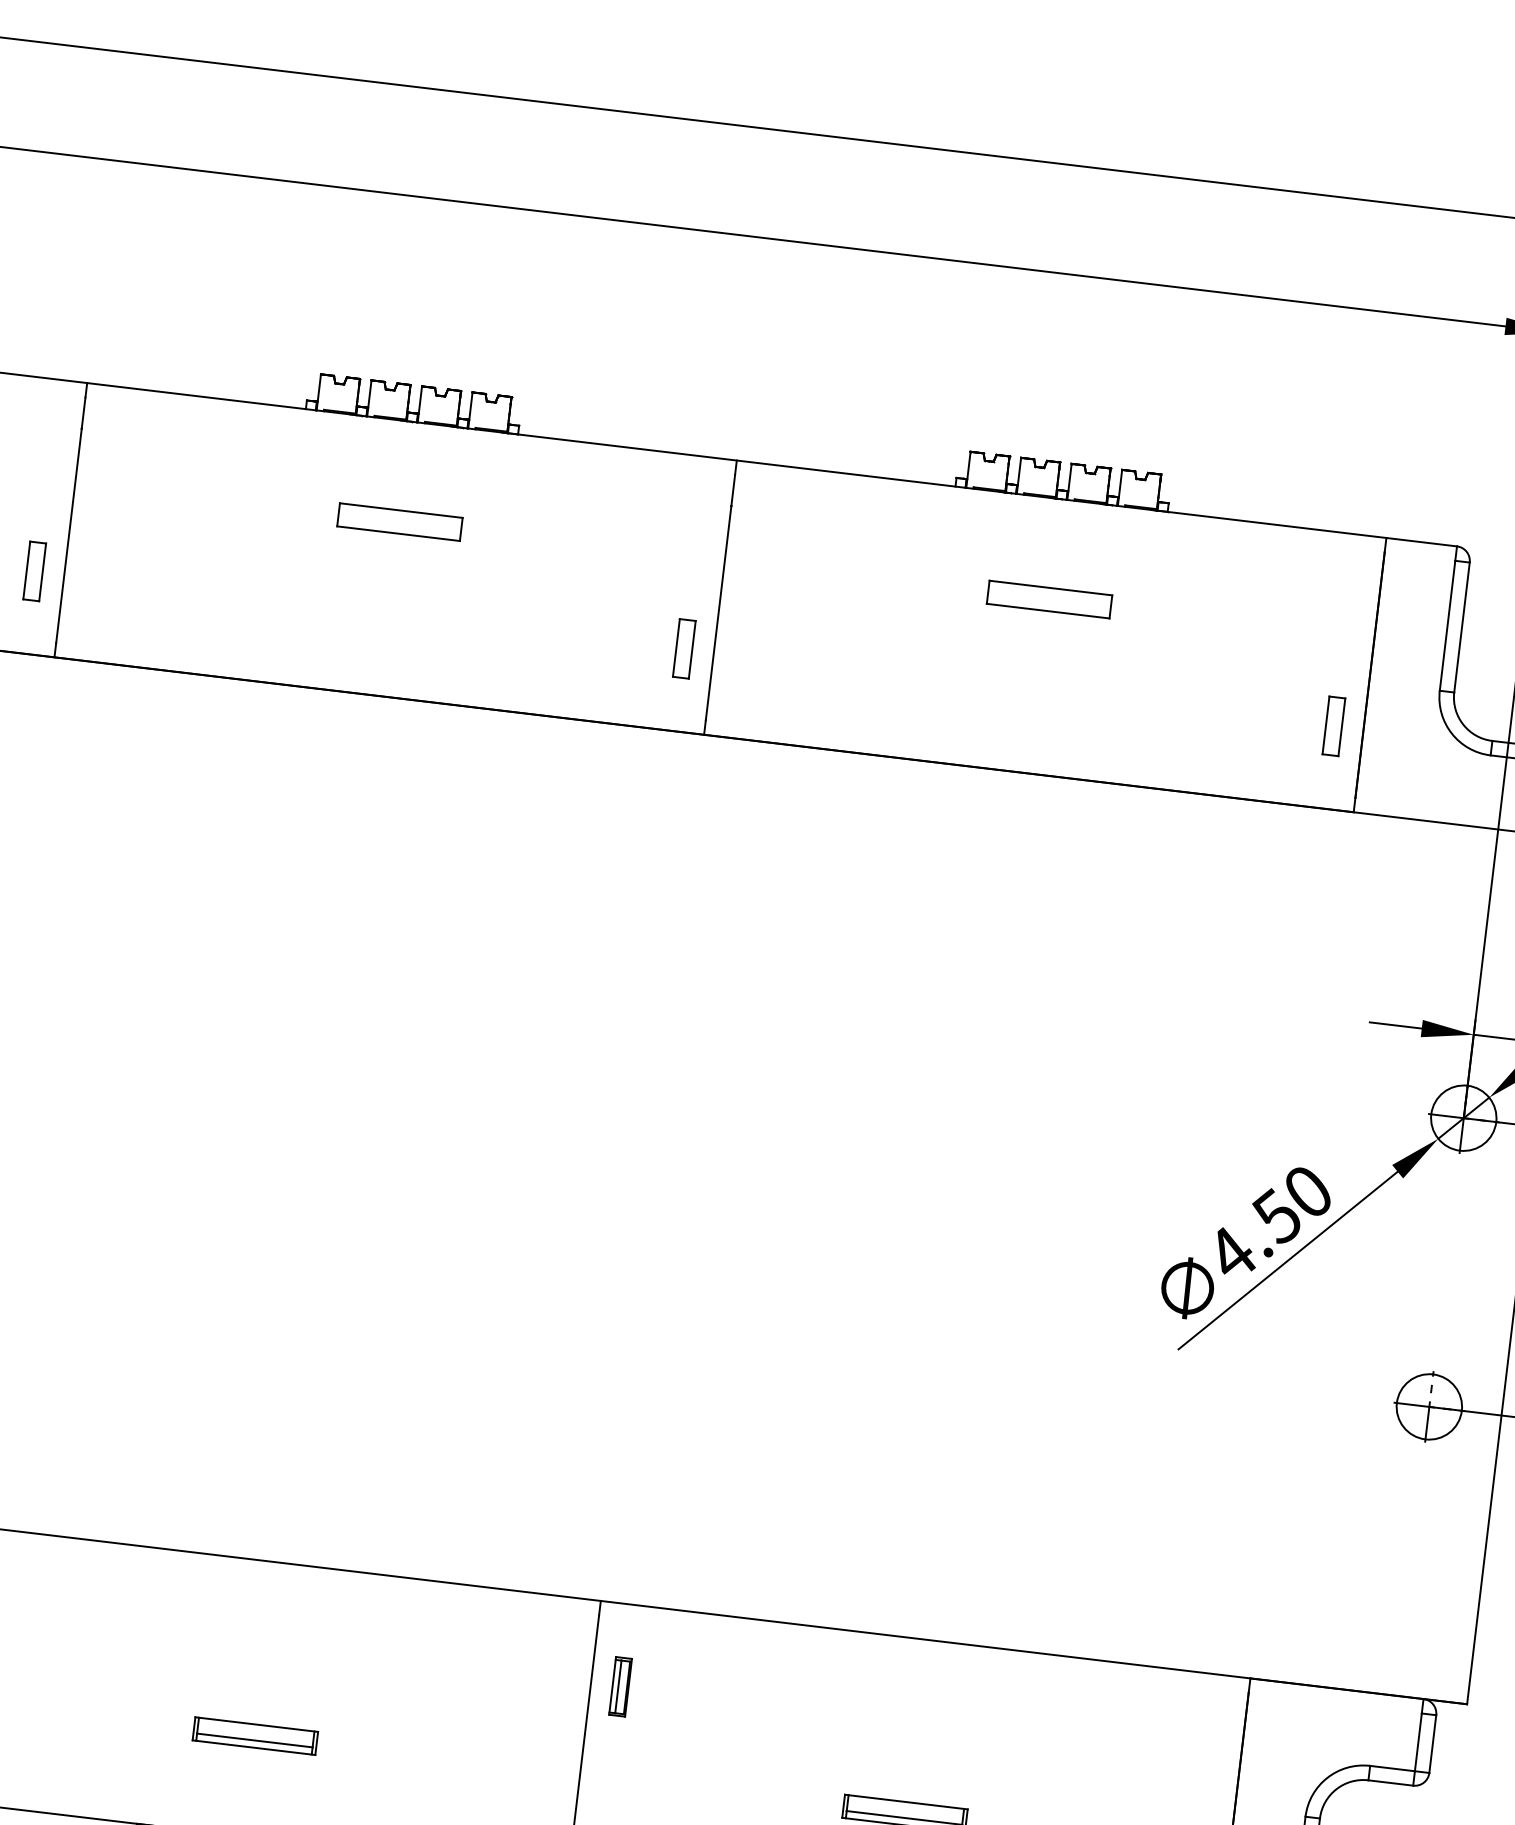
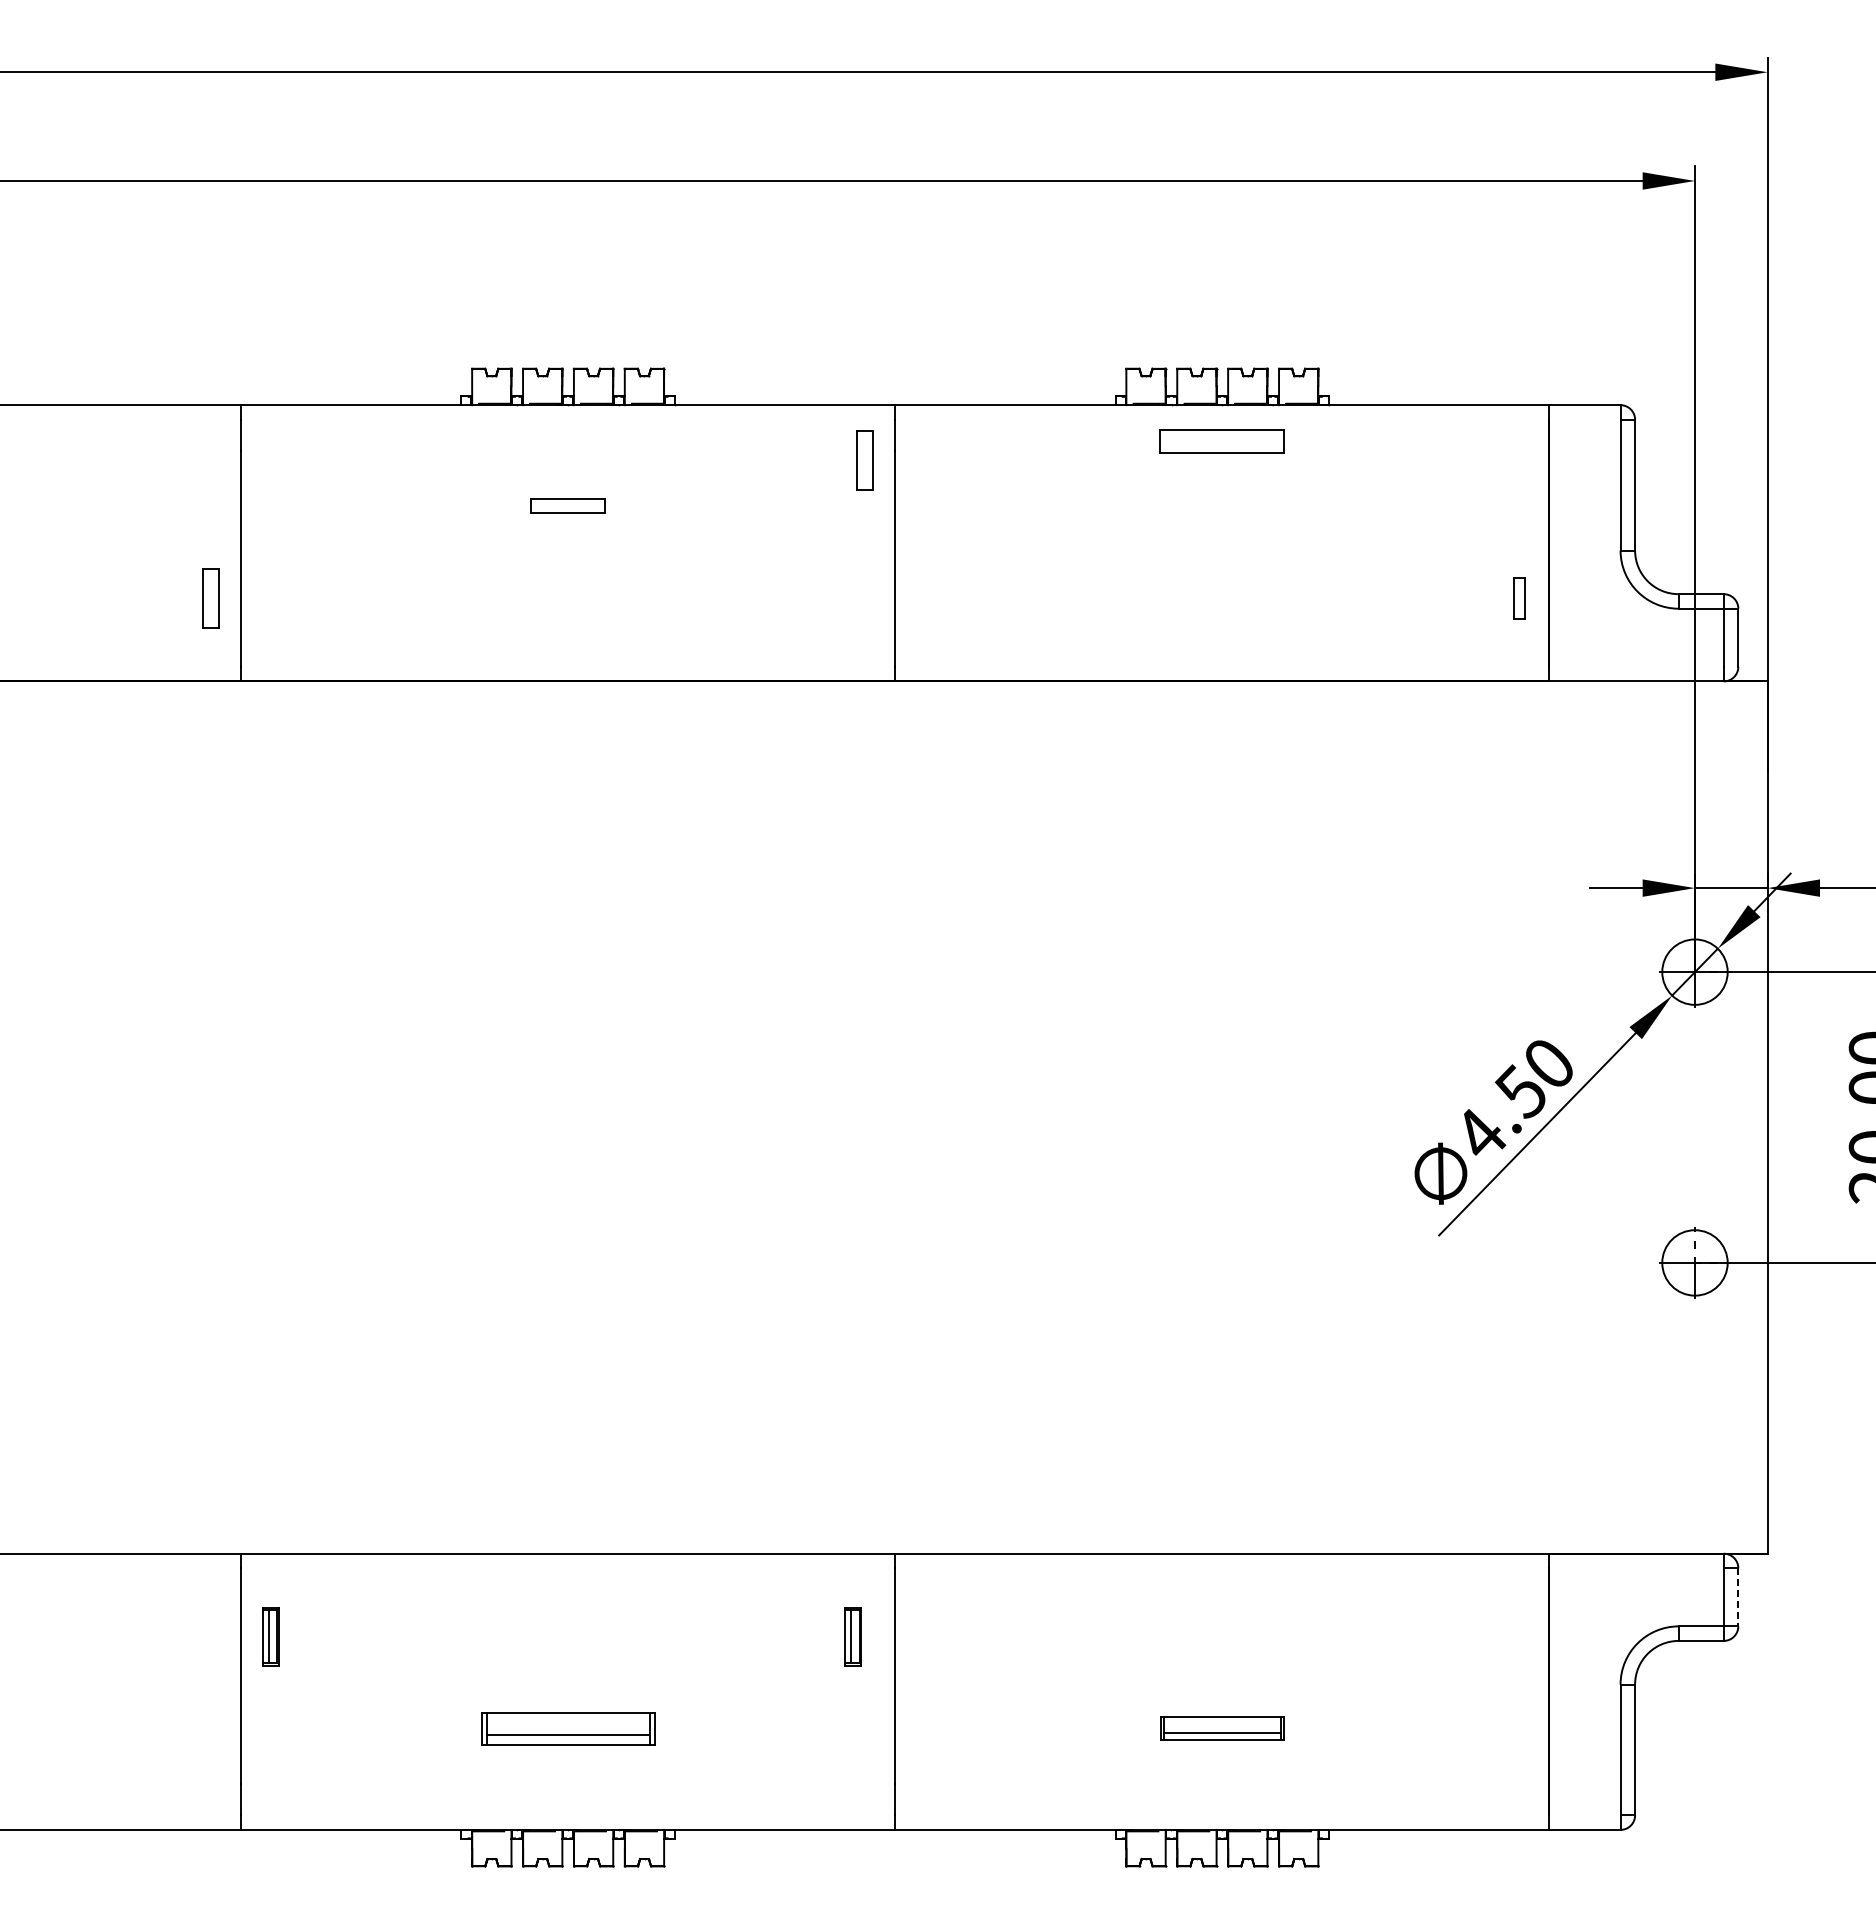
part: (399, 522) -> (567, 506), size x0.6
part: (1048, 599) -> (1221, 441), moved
part: (683, 648) -> (864, 460), moved
part: (1333, 726) -> (1519, 598), size x0.7
part: (620, 1686) -> (852, 1636), moved
part: (254, 1735) -> (567, 1728), size x1.4
line: (1432, 1744) -> (1738, 1597), solid -> dashed

